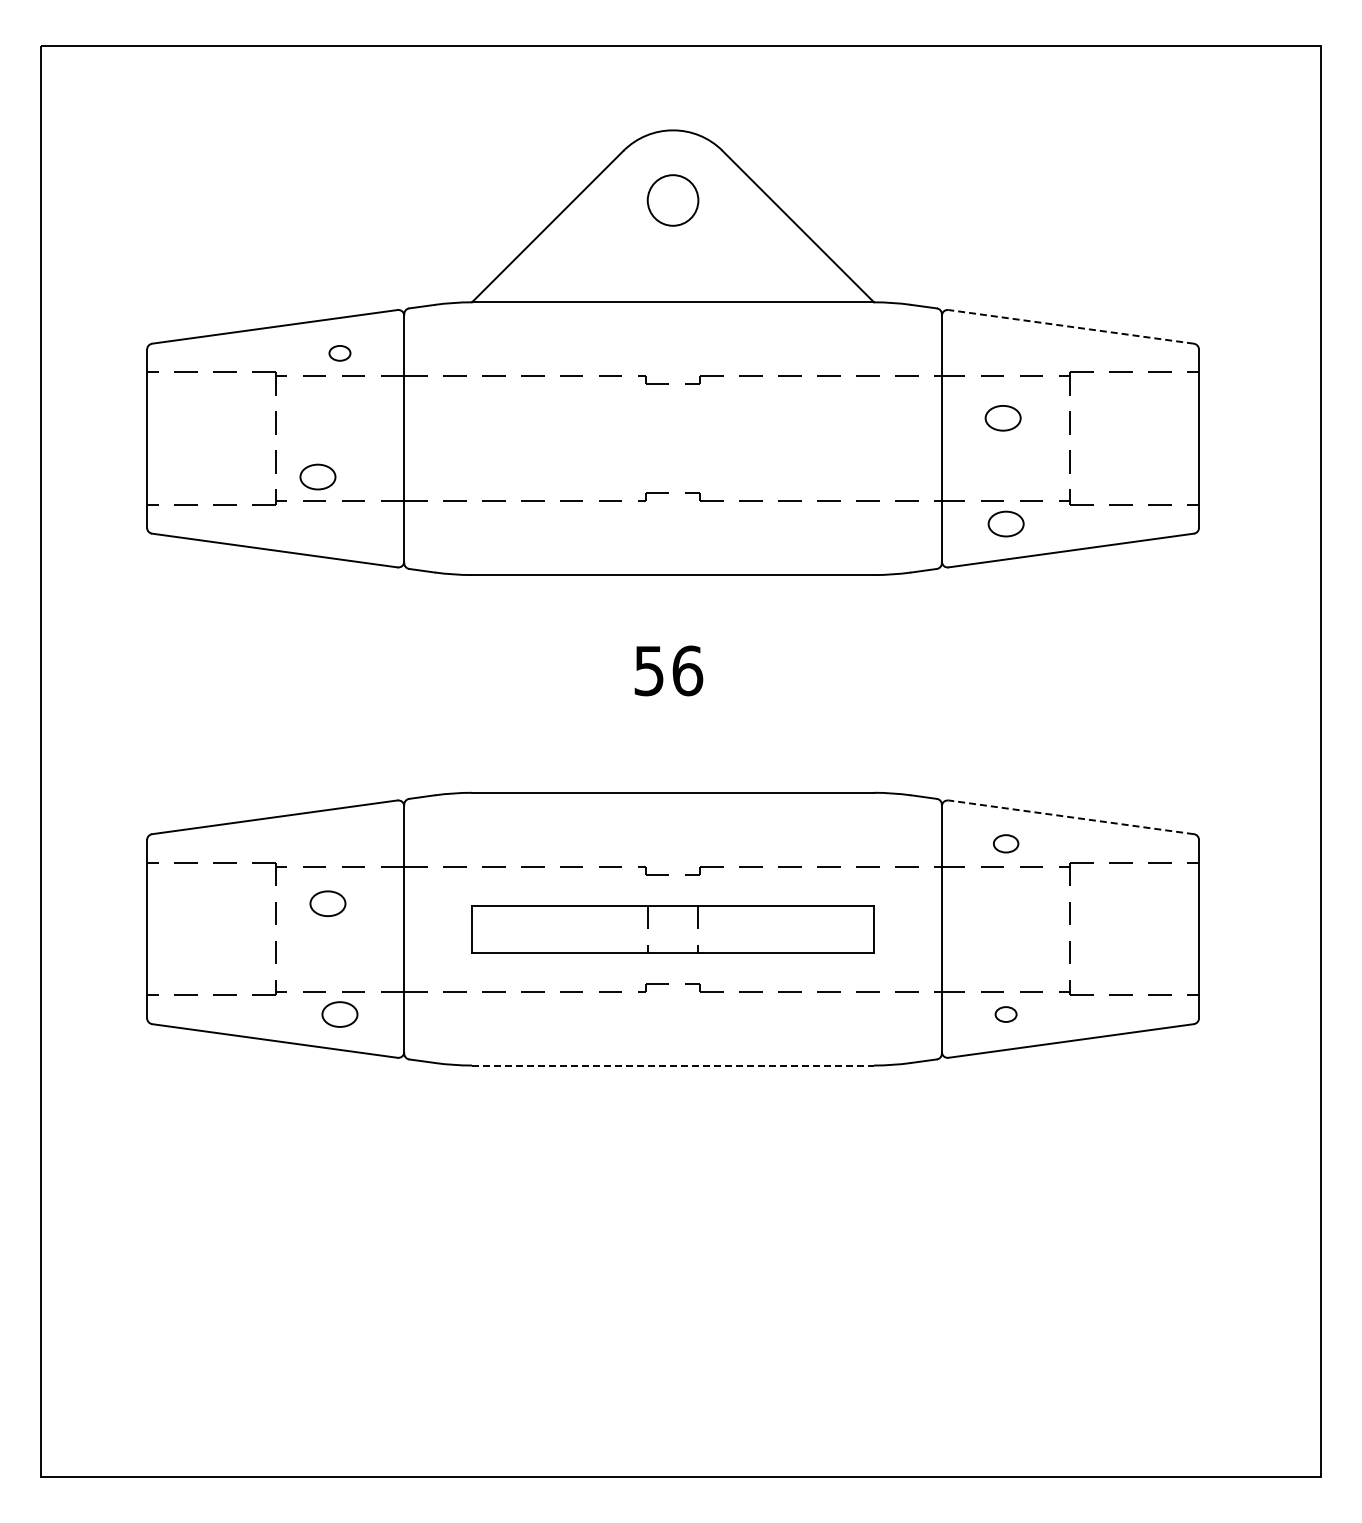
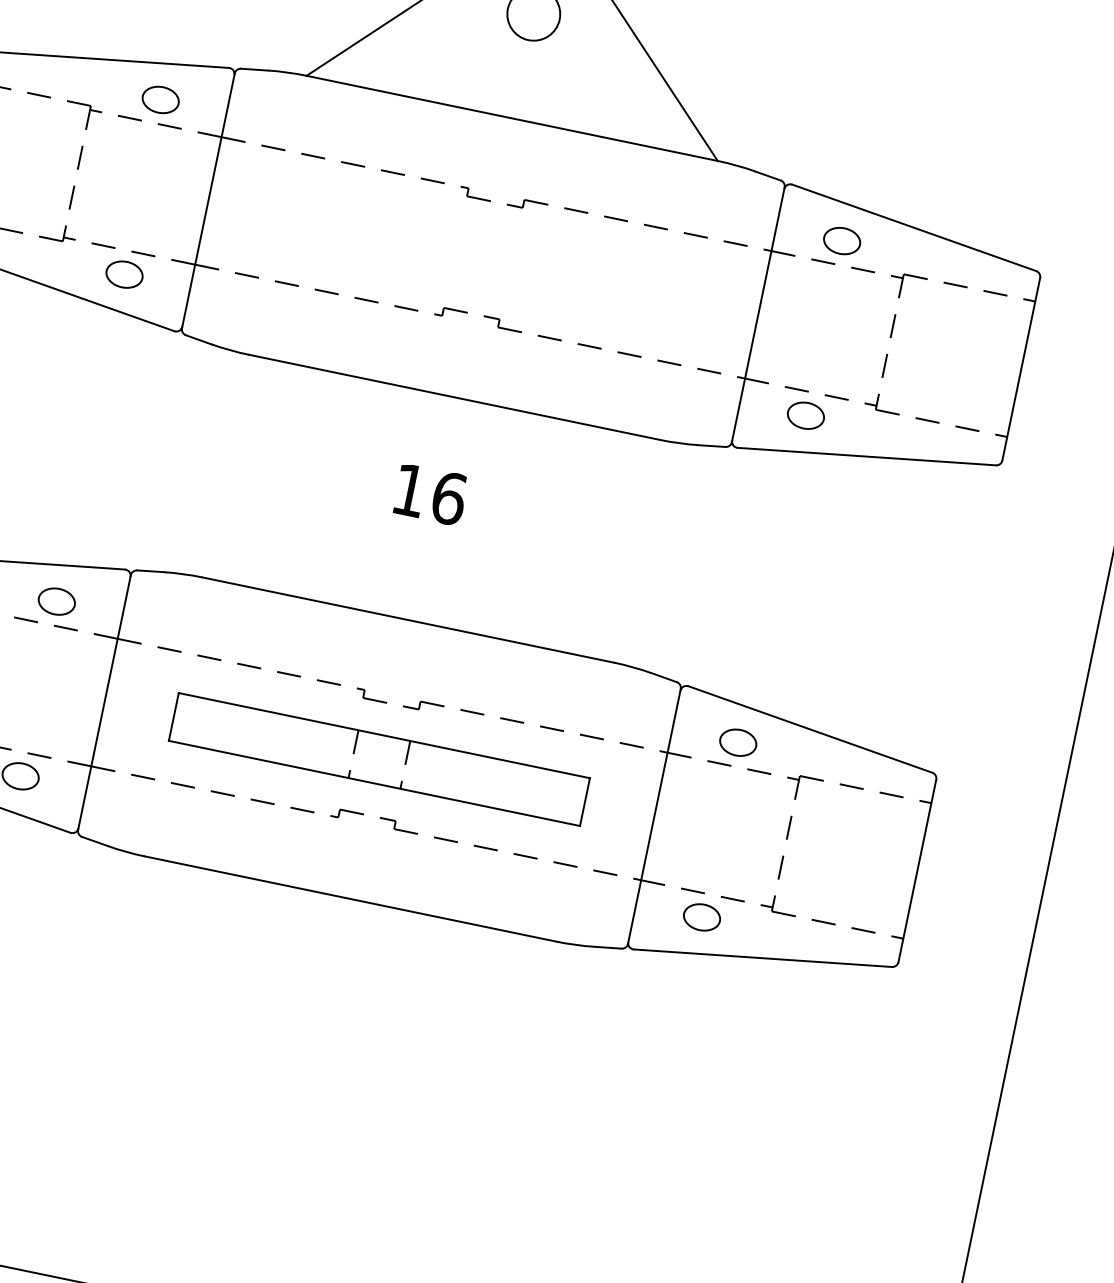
line: (1071, 326) -> (914, 227), dashed -> solid
part: (339, 353) -> (160, 100), size x1.67
part: (1002, 418) -> (841, 241), moved
part: (317, 476) -> (124, 273), moved
text: (648, 671) -> (408, 490), 56 -> 16
line: (1071, 817) -> (810, 729), dashed -> solid
part: (1005, 843) -> (737, 742), size x1.43
part: (327, 903) -> (56, 601), moved
part: (1005, 1014) -> (701, 917), size x1.67
line: (673, 1065) -> (351, 899), dashed -> solid

